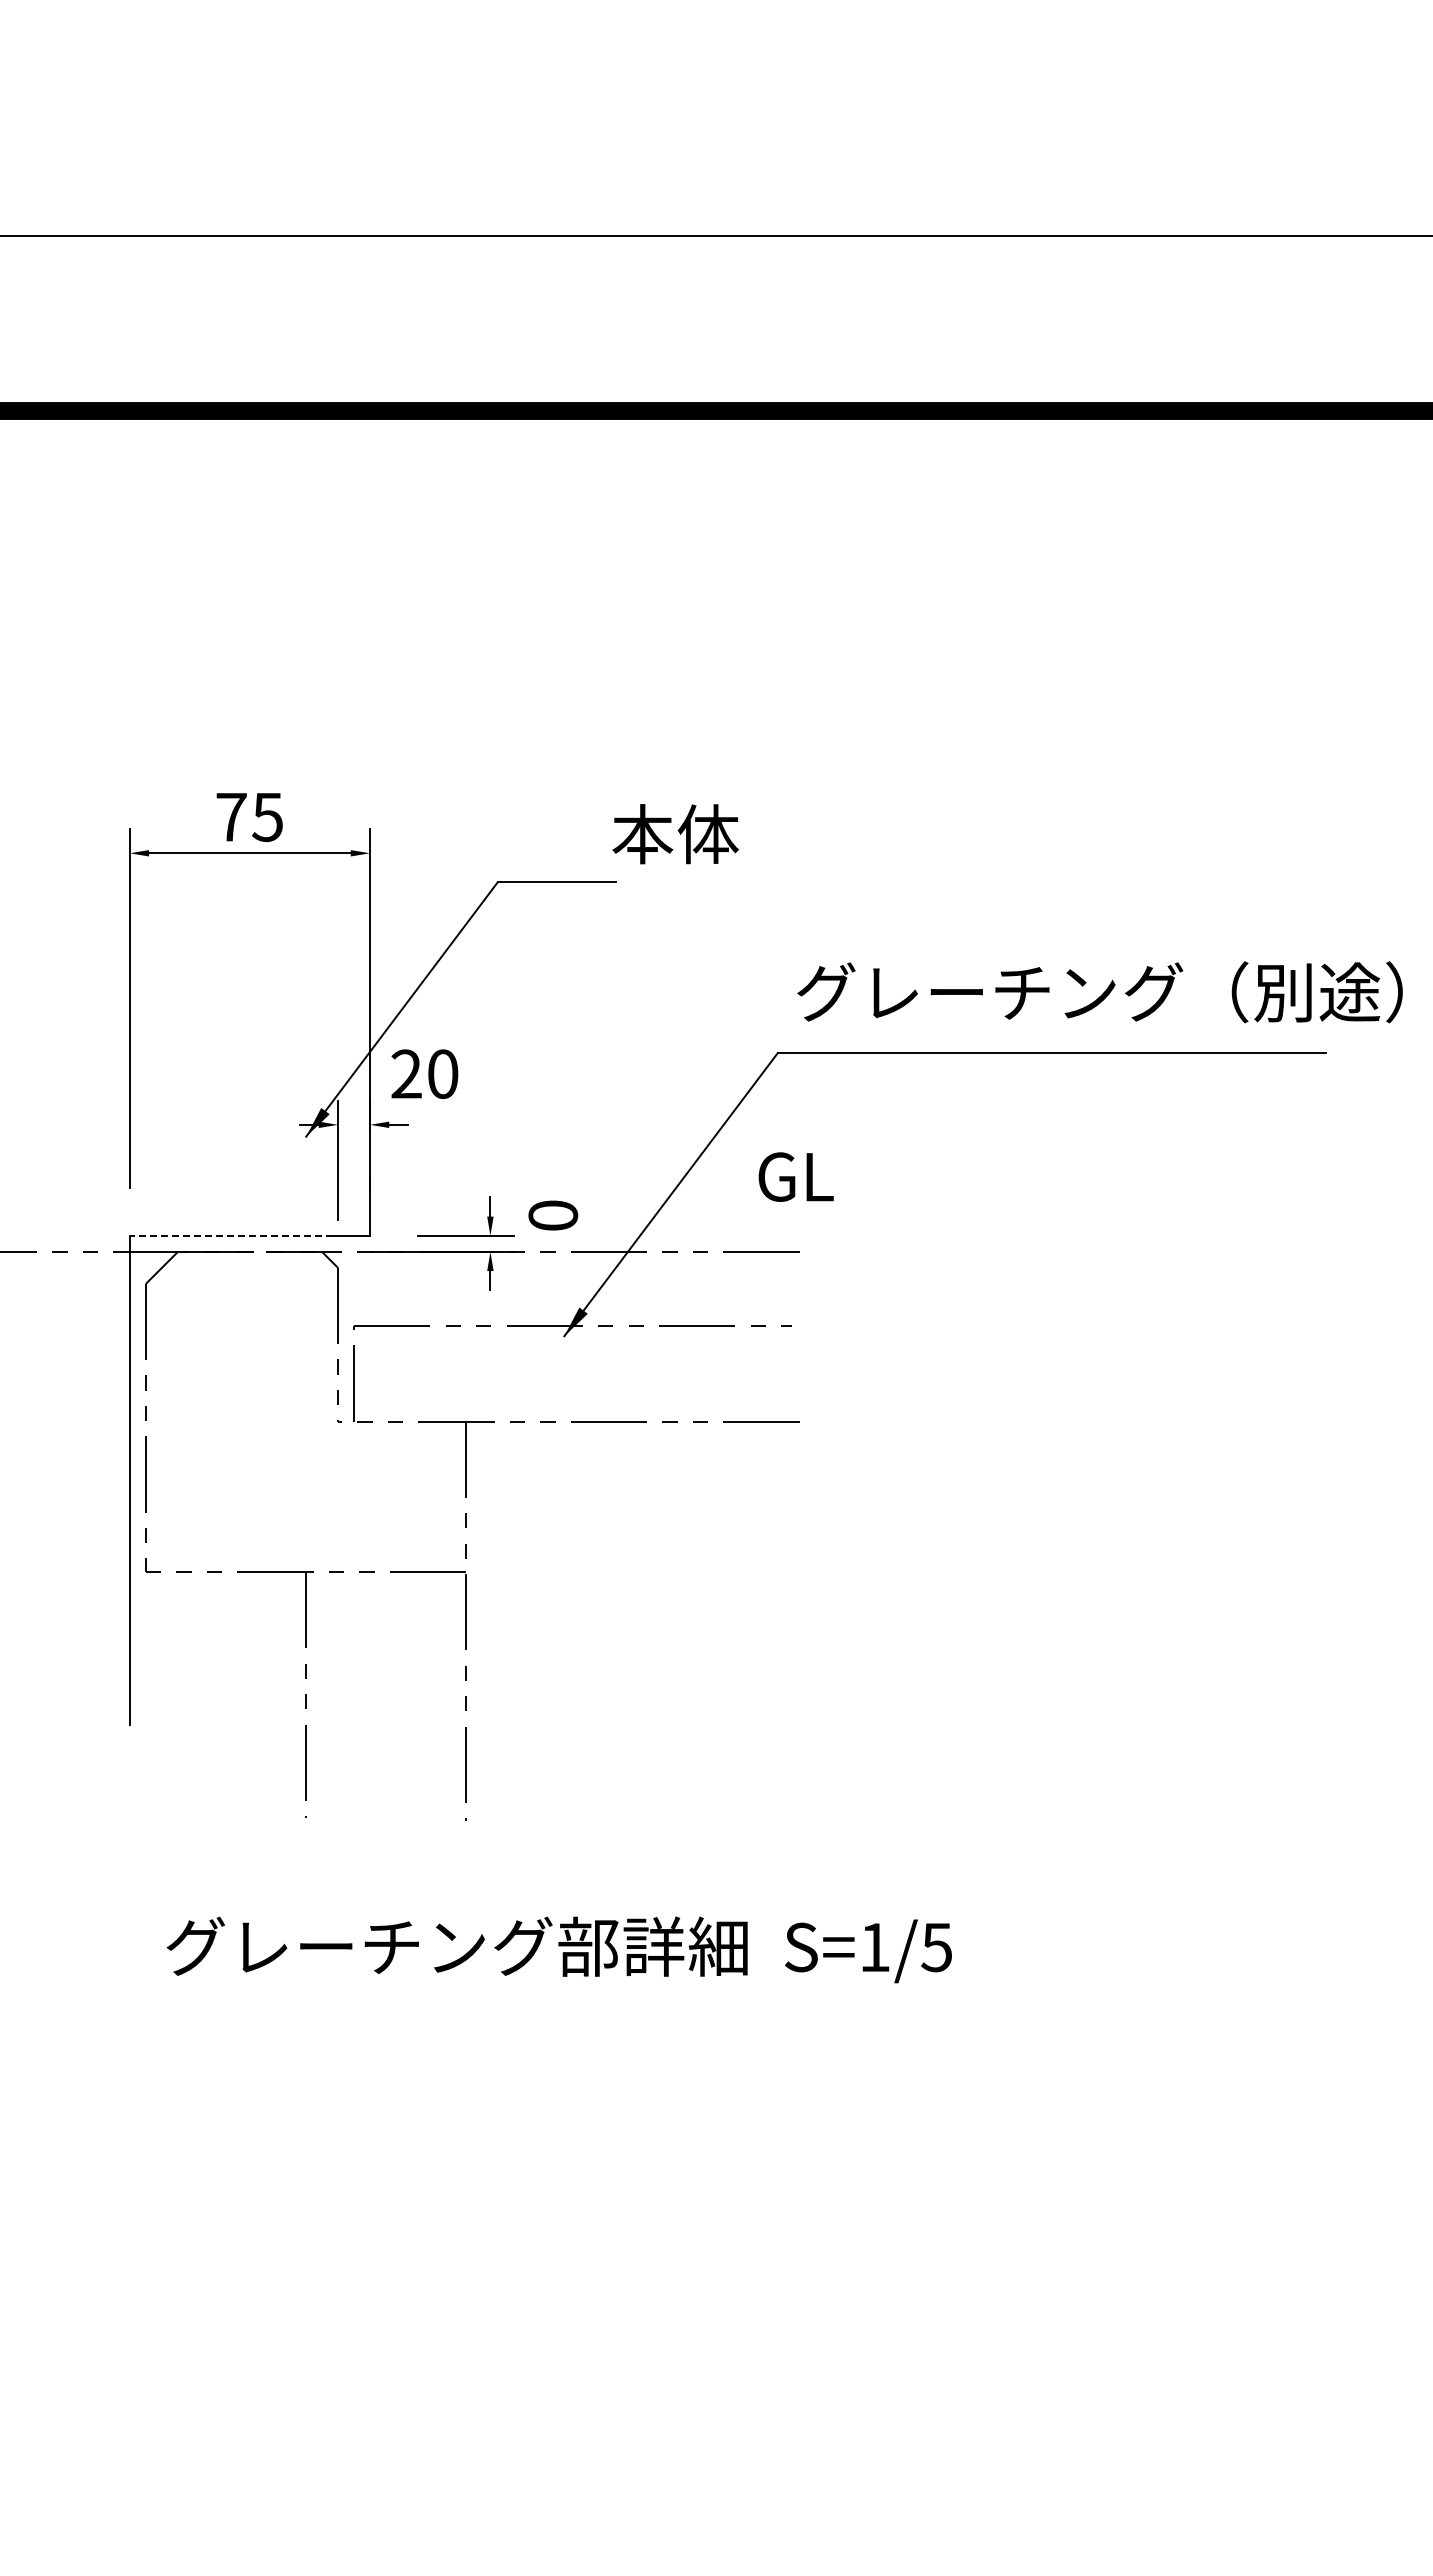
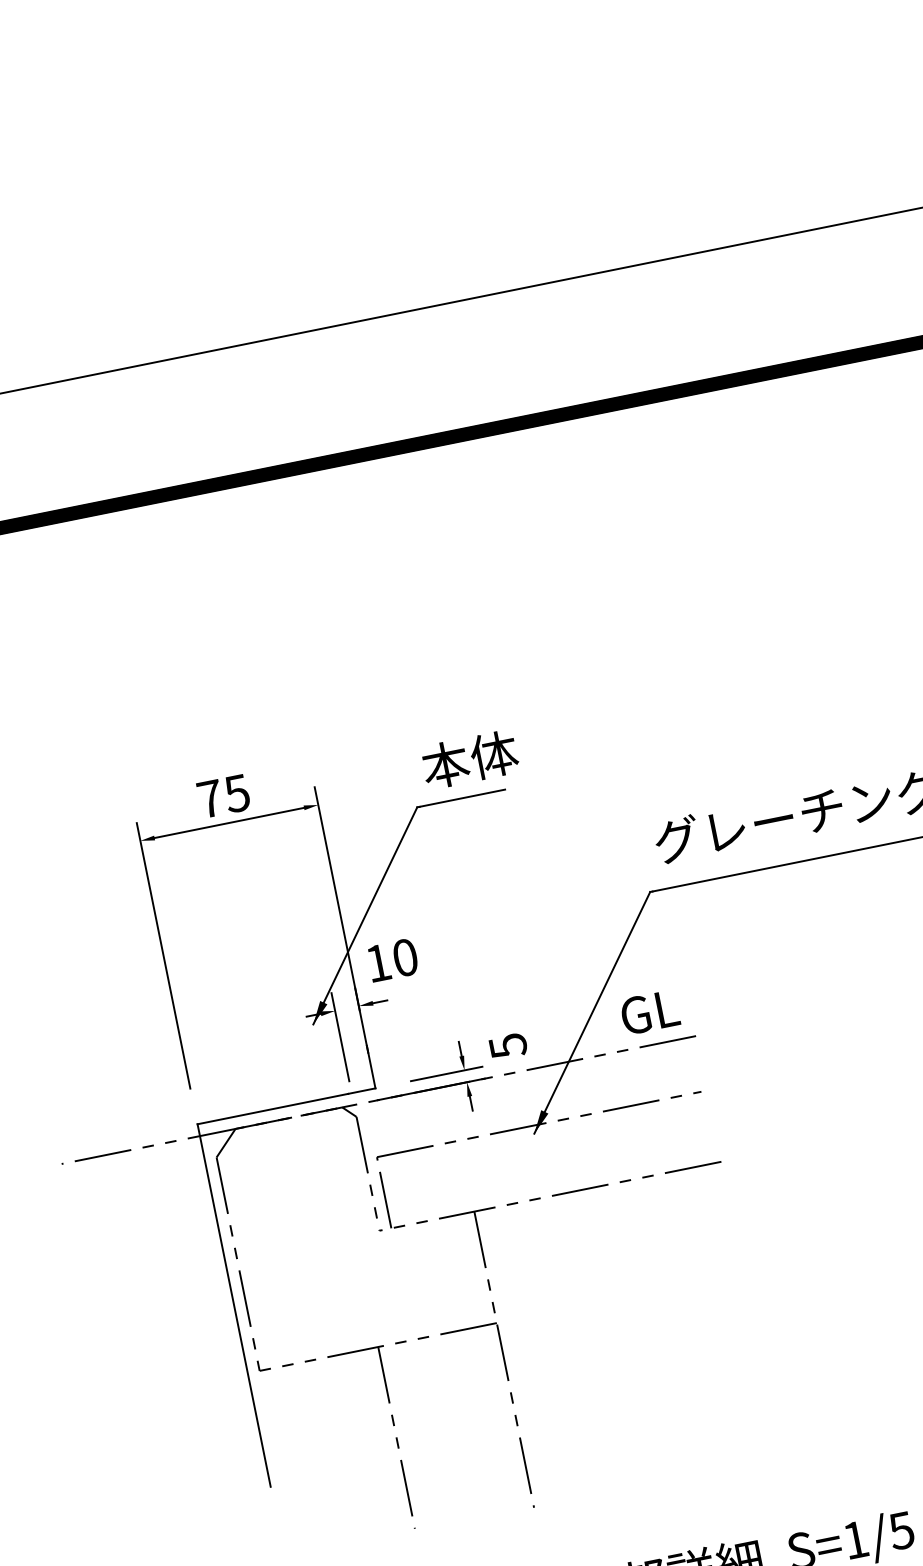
text: (675, 834) -> (469, 759), moved
text: (406, 1073) -> (378, 962), 20 -> 10
text: (795, 1176) -> (649, 1012), moved
text: (553, 1215) -> (508, 1045), 0 -> 5
line: (231, 1235) -> (272, 1108), dashed -> solid

